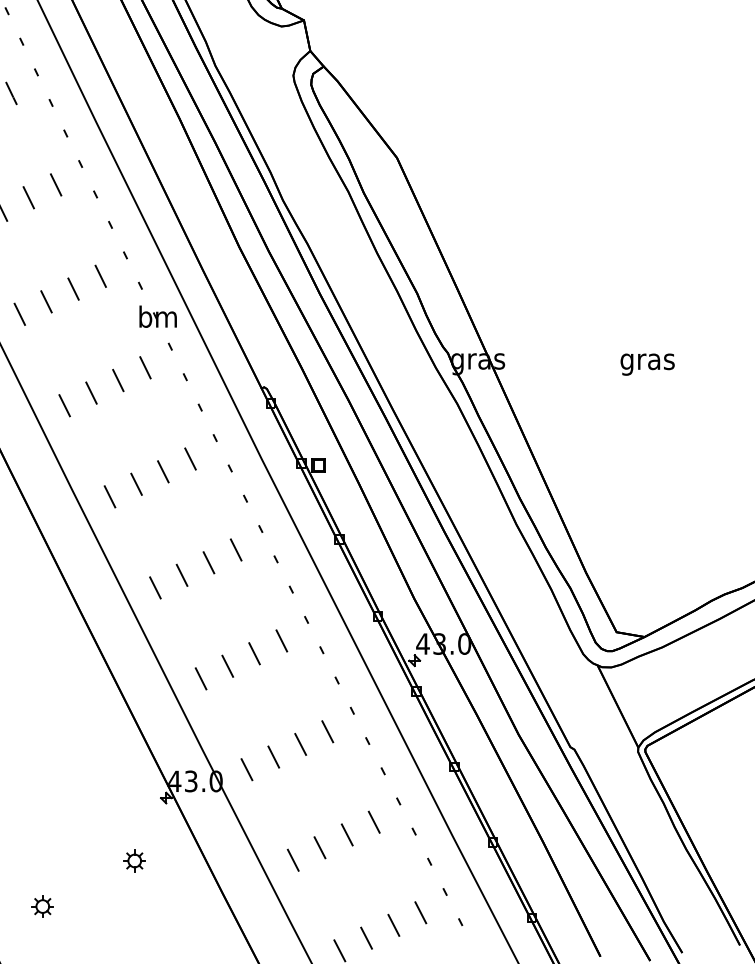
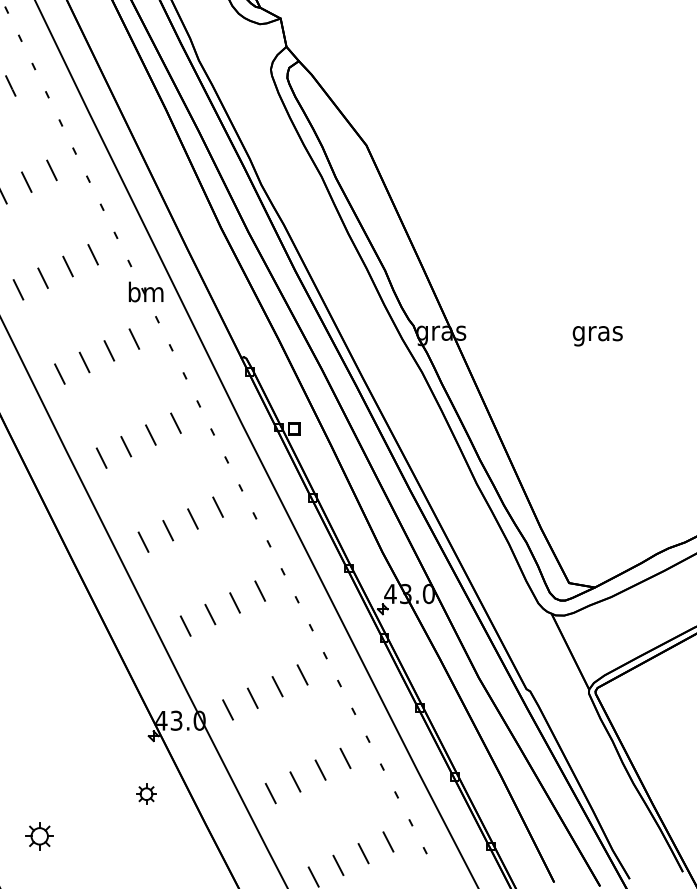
part: (134, 860) -> (146, 793), moved
part: (42, 905) -> (39, 835), size x1.4

